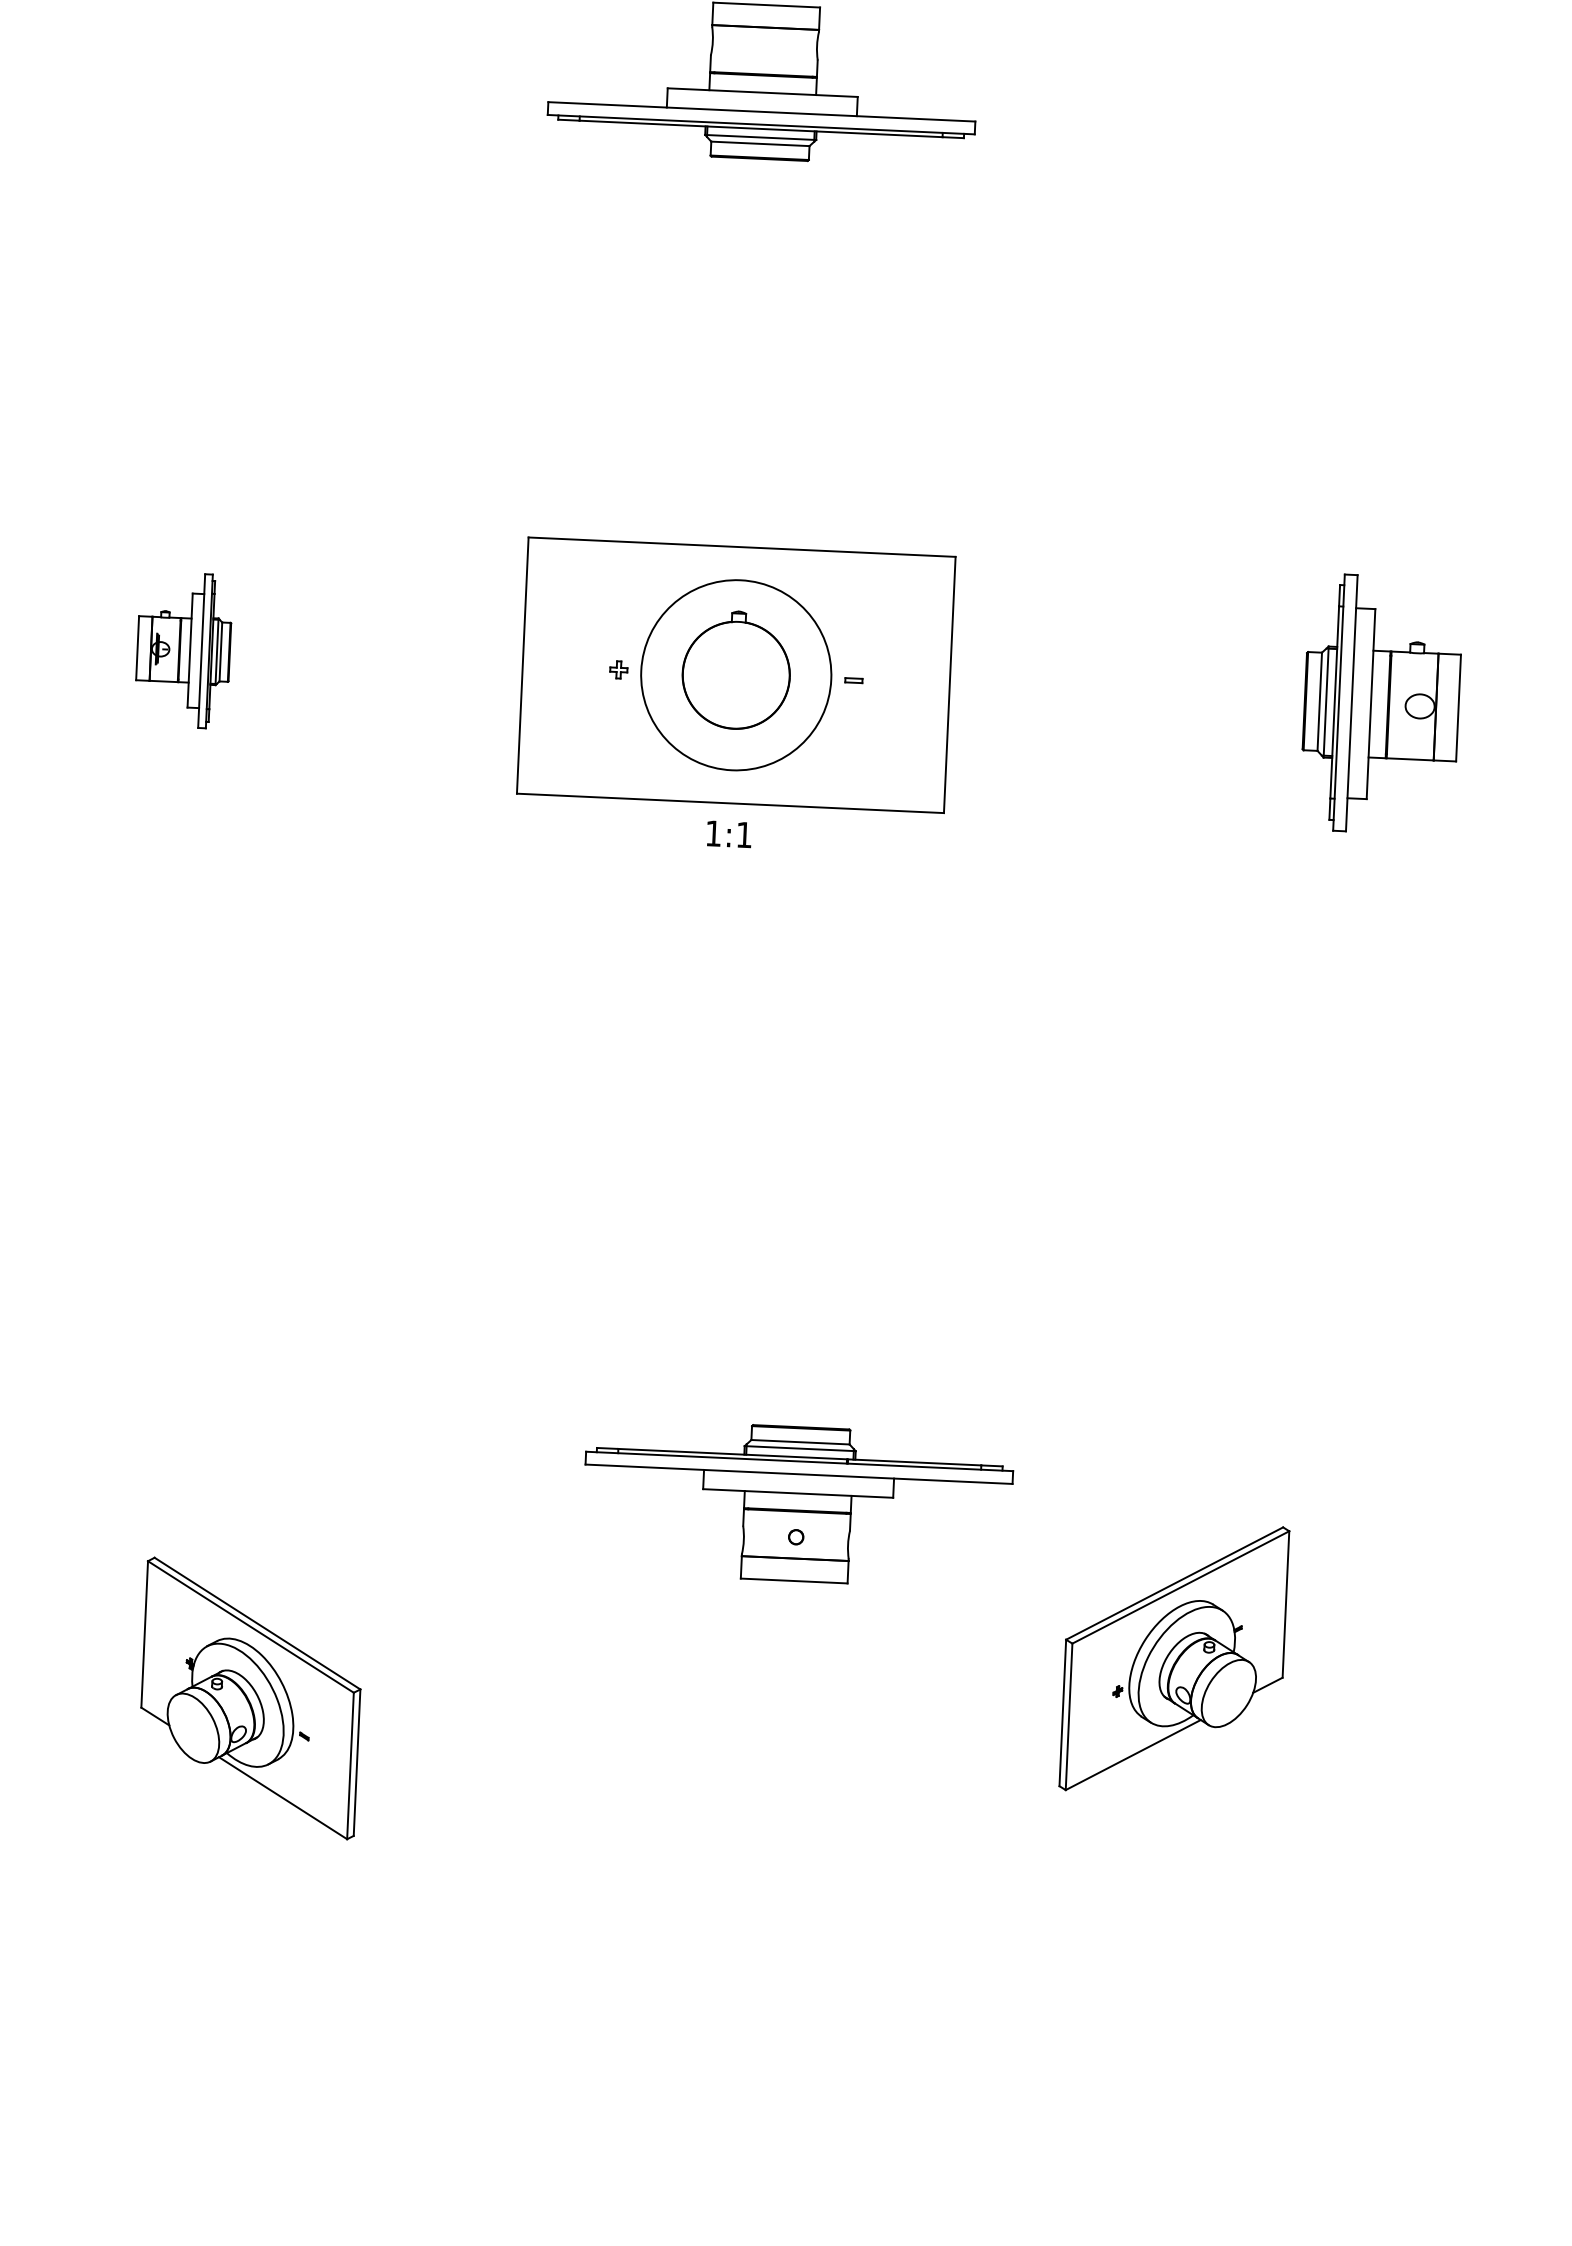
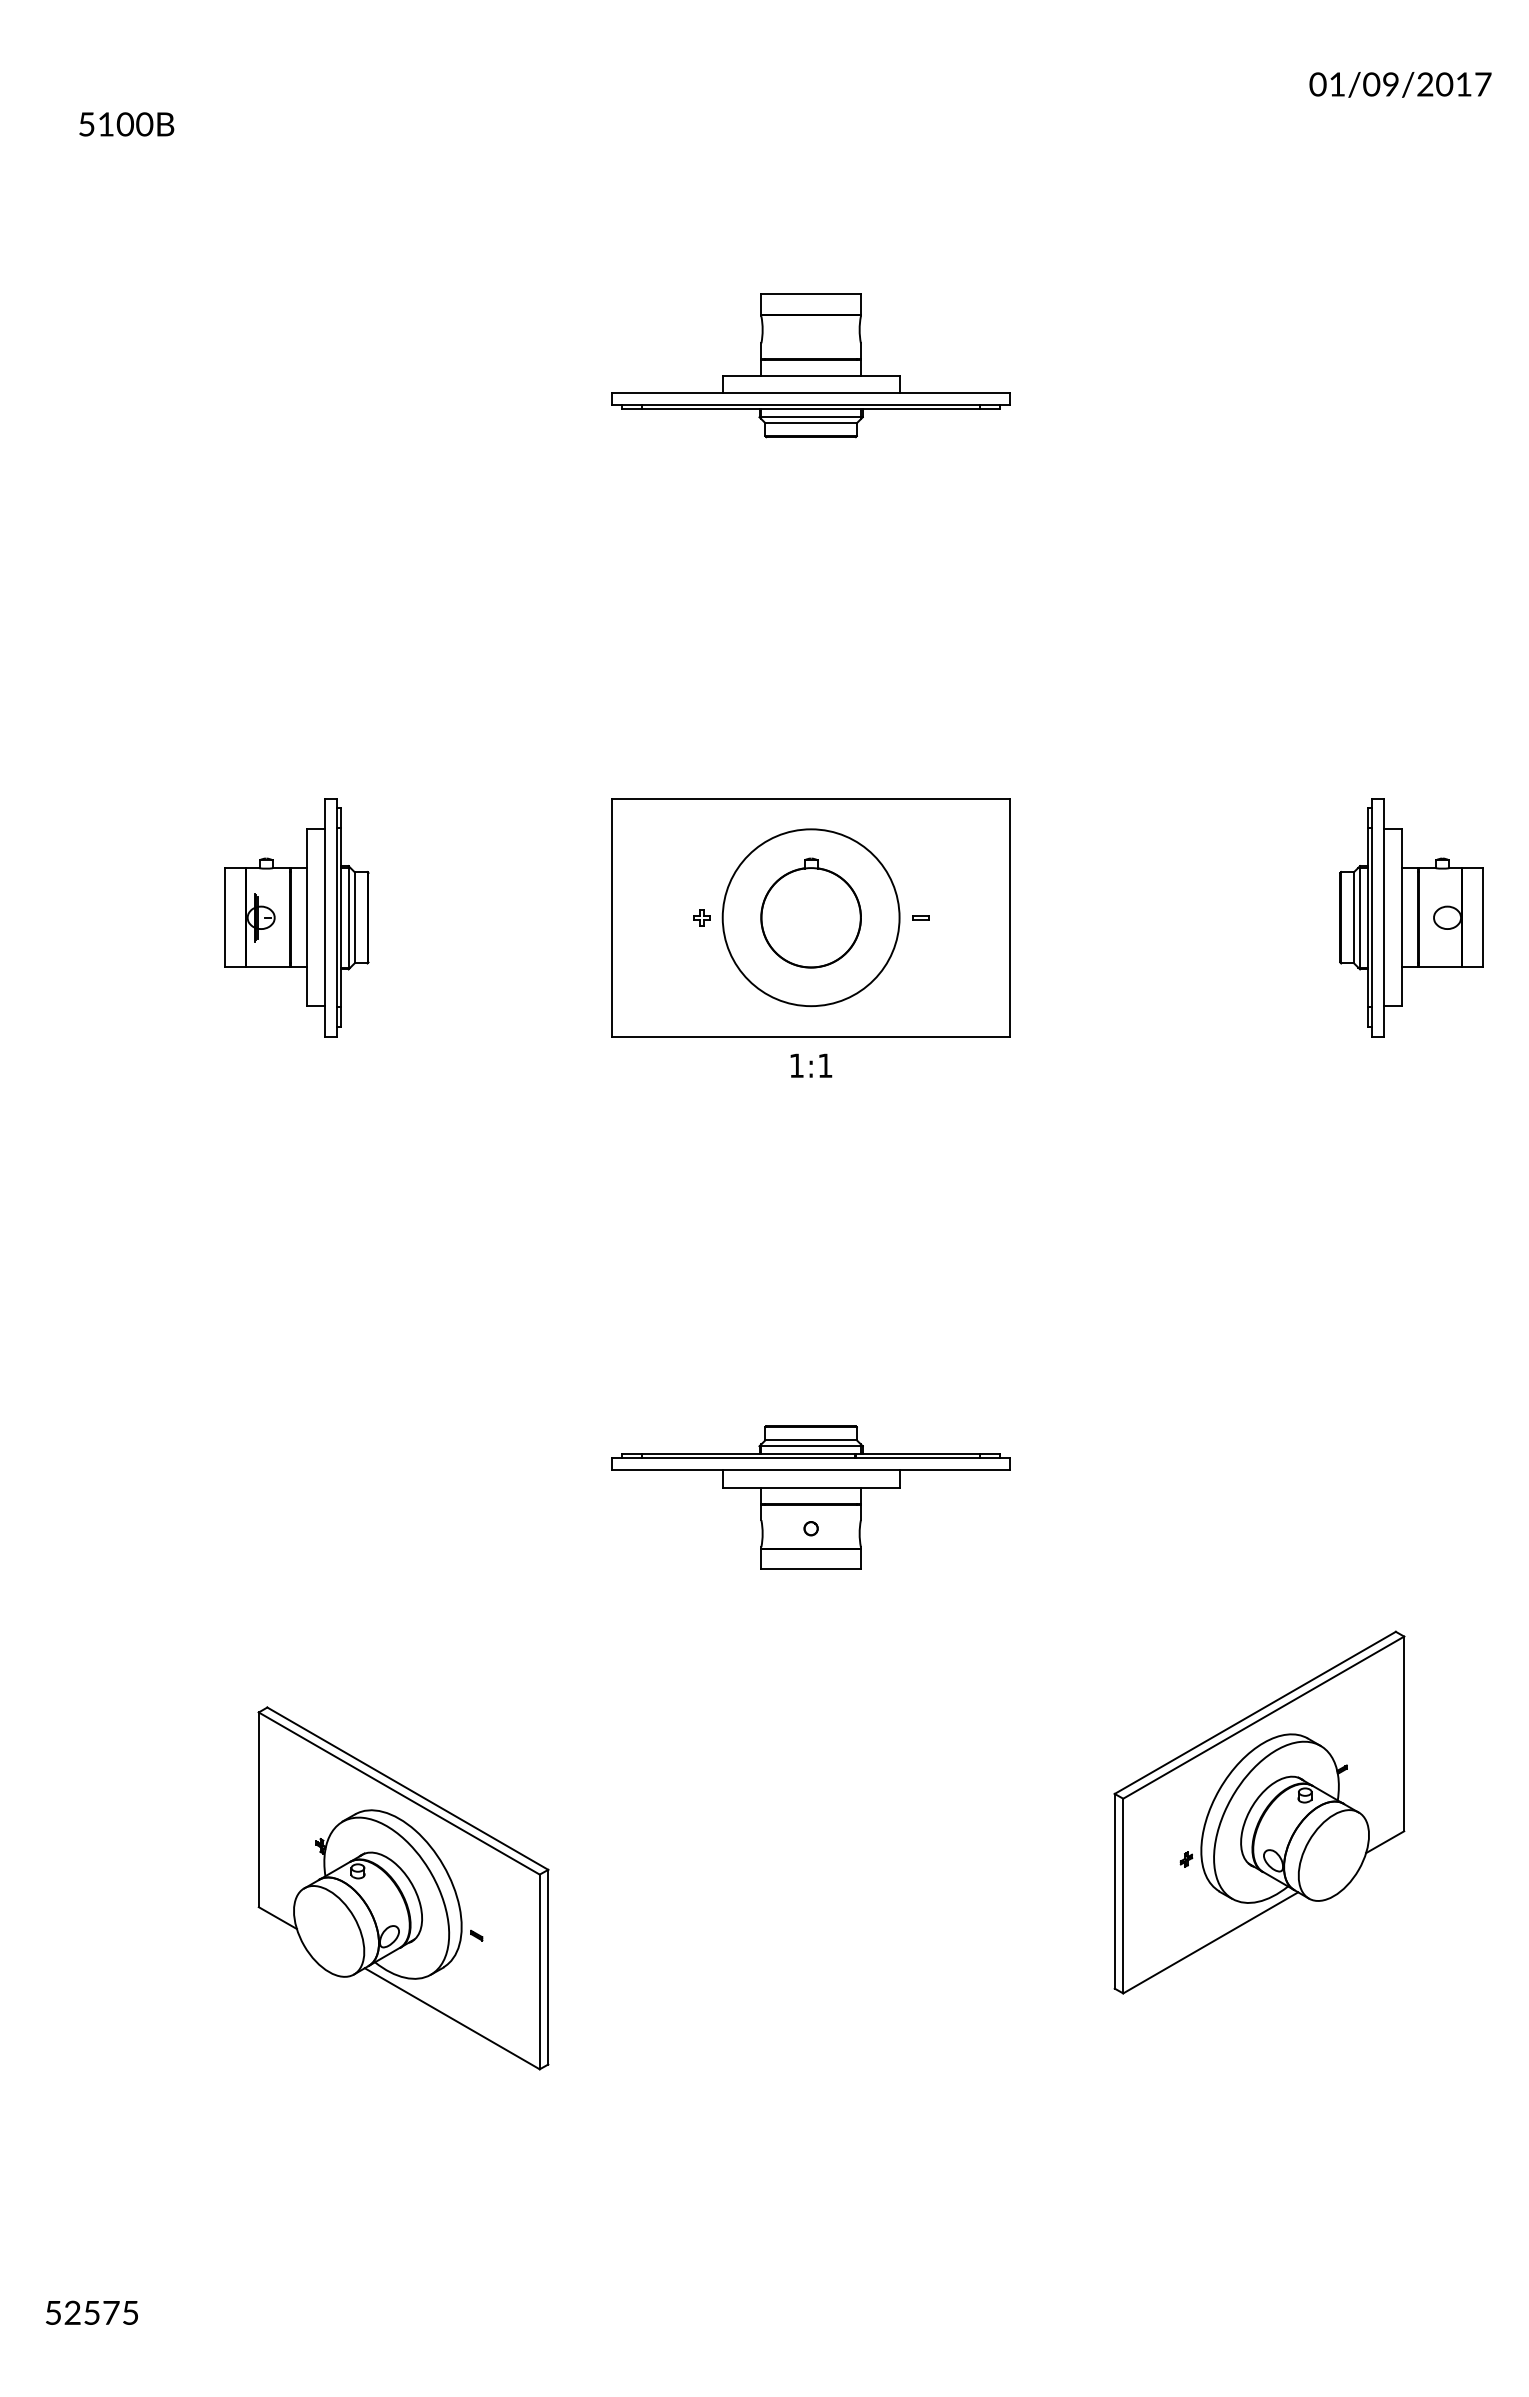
part: (183, 649) -> (296, 917), size x1.67
part: (797, 1503) -> (810, 1497), moved
part: (1174, 1658) -> (1259, 1812), size x1.43
part: (250, 1698) -> (403, 1888), size x1.43

